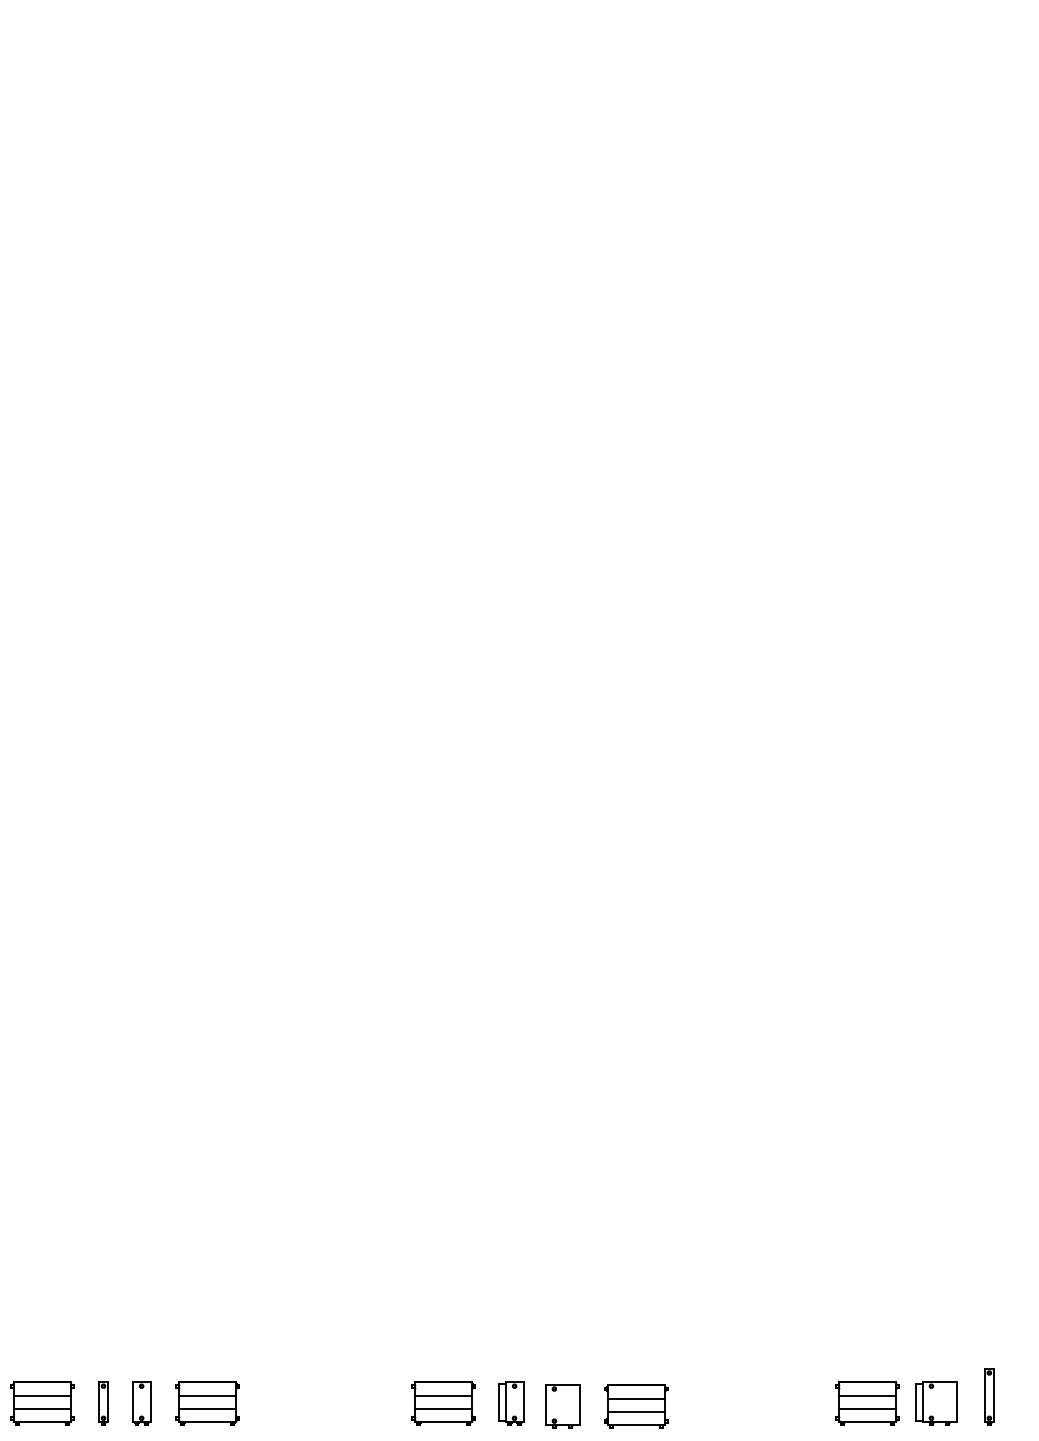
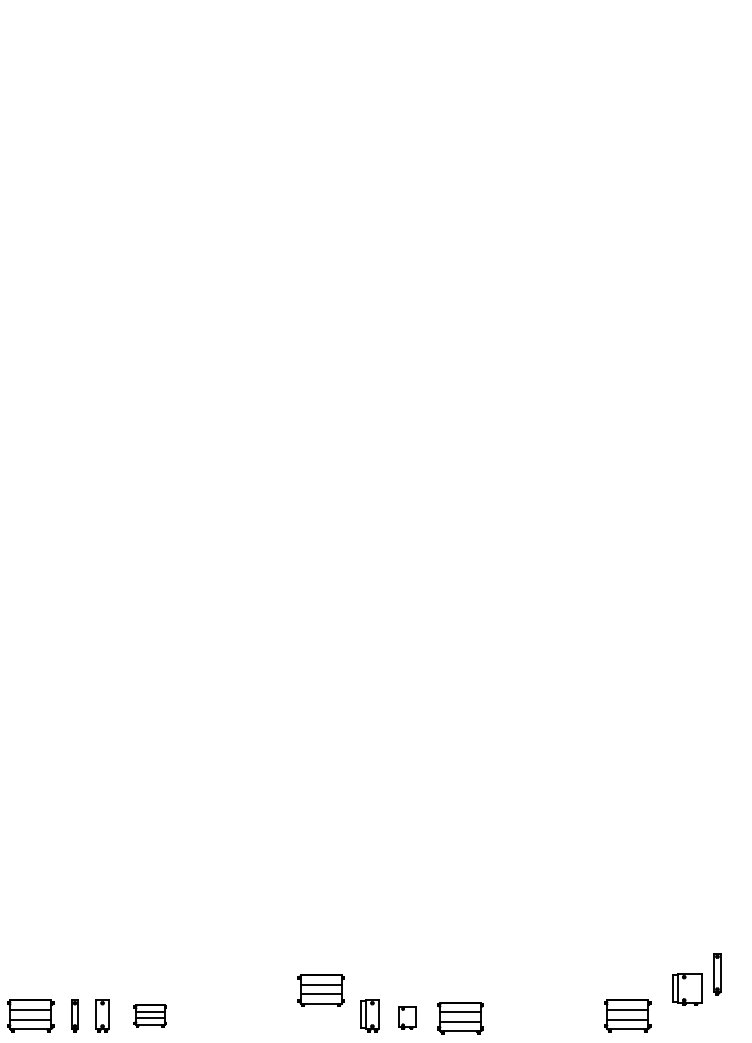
part: (989, 1396) -> (717, 973), moved
part: (207, 1403) -> (150, 1015), size x0.7
part: (443, 1403) -> (321, 990), moved
part: (936, 1403) -> (687, 989), moved
part: (562, 1406) -> (407, 1017), size x0.7

